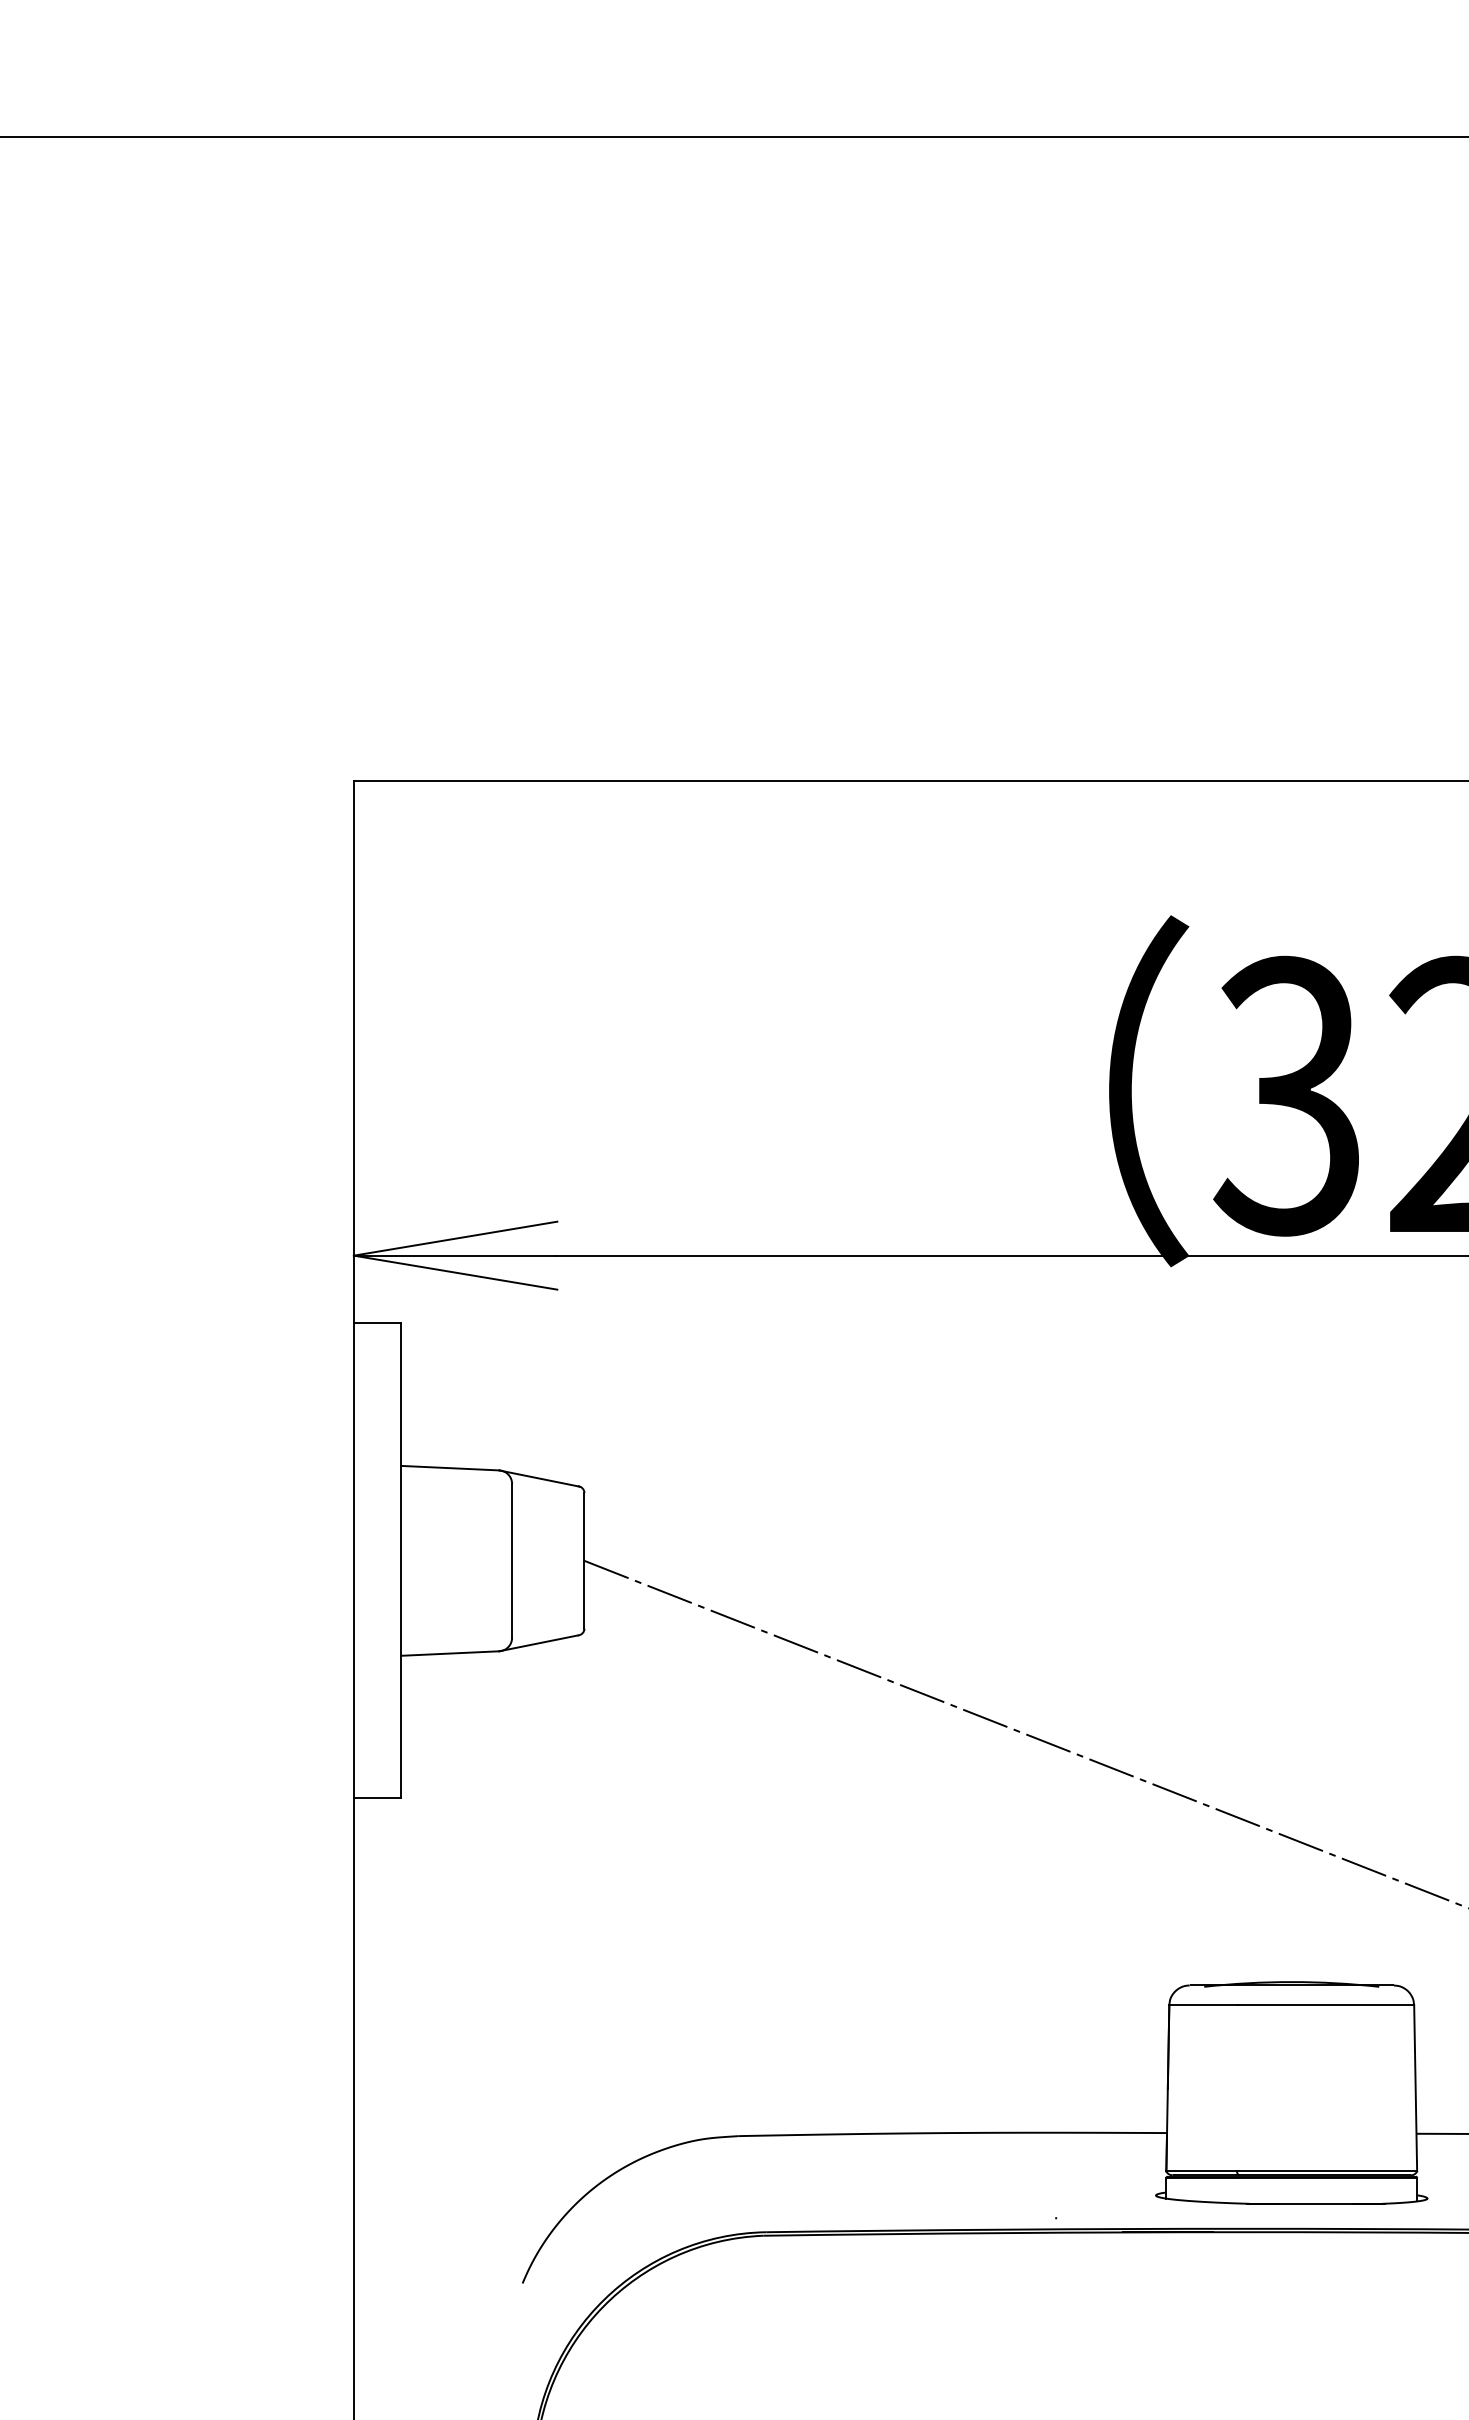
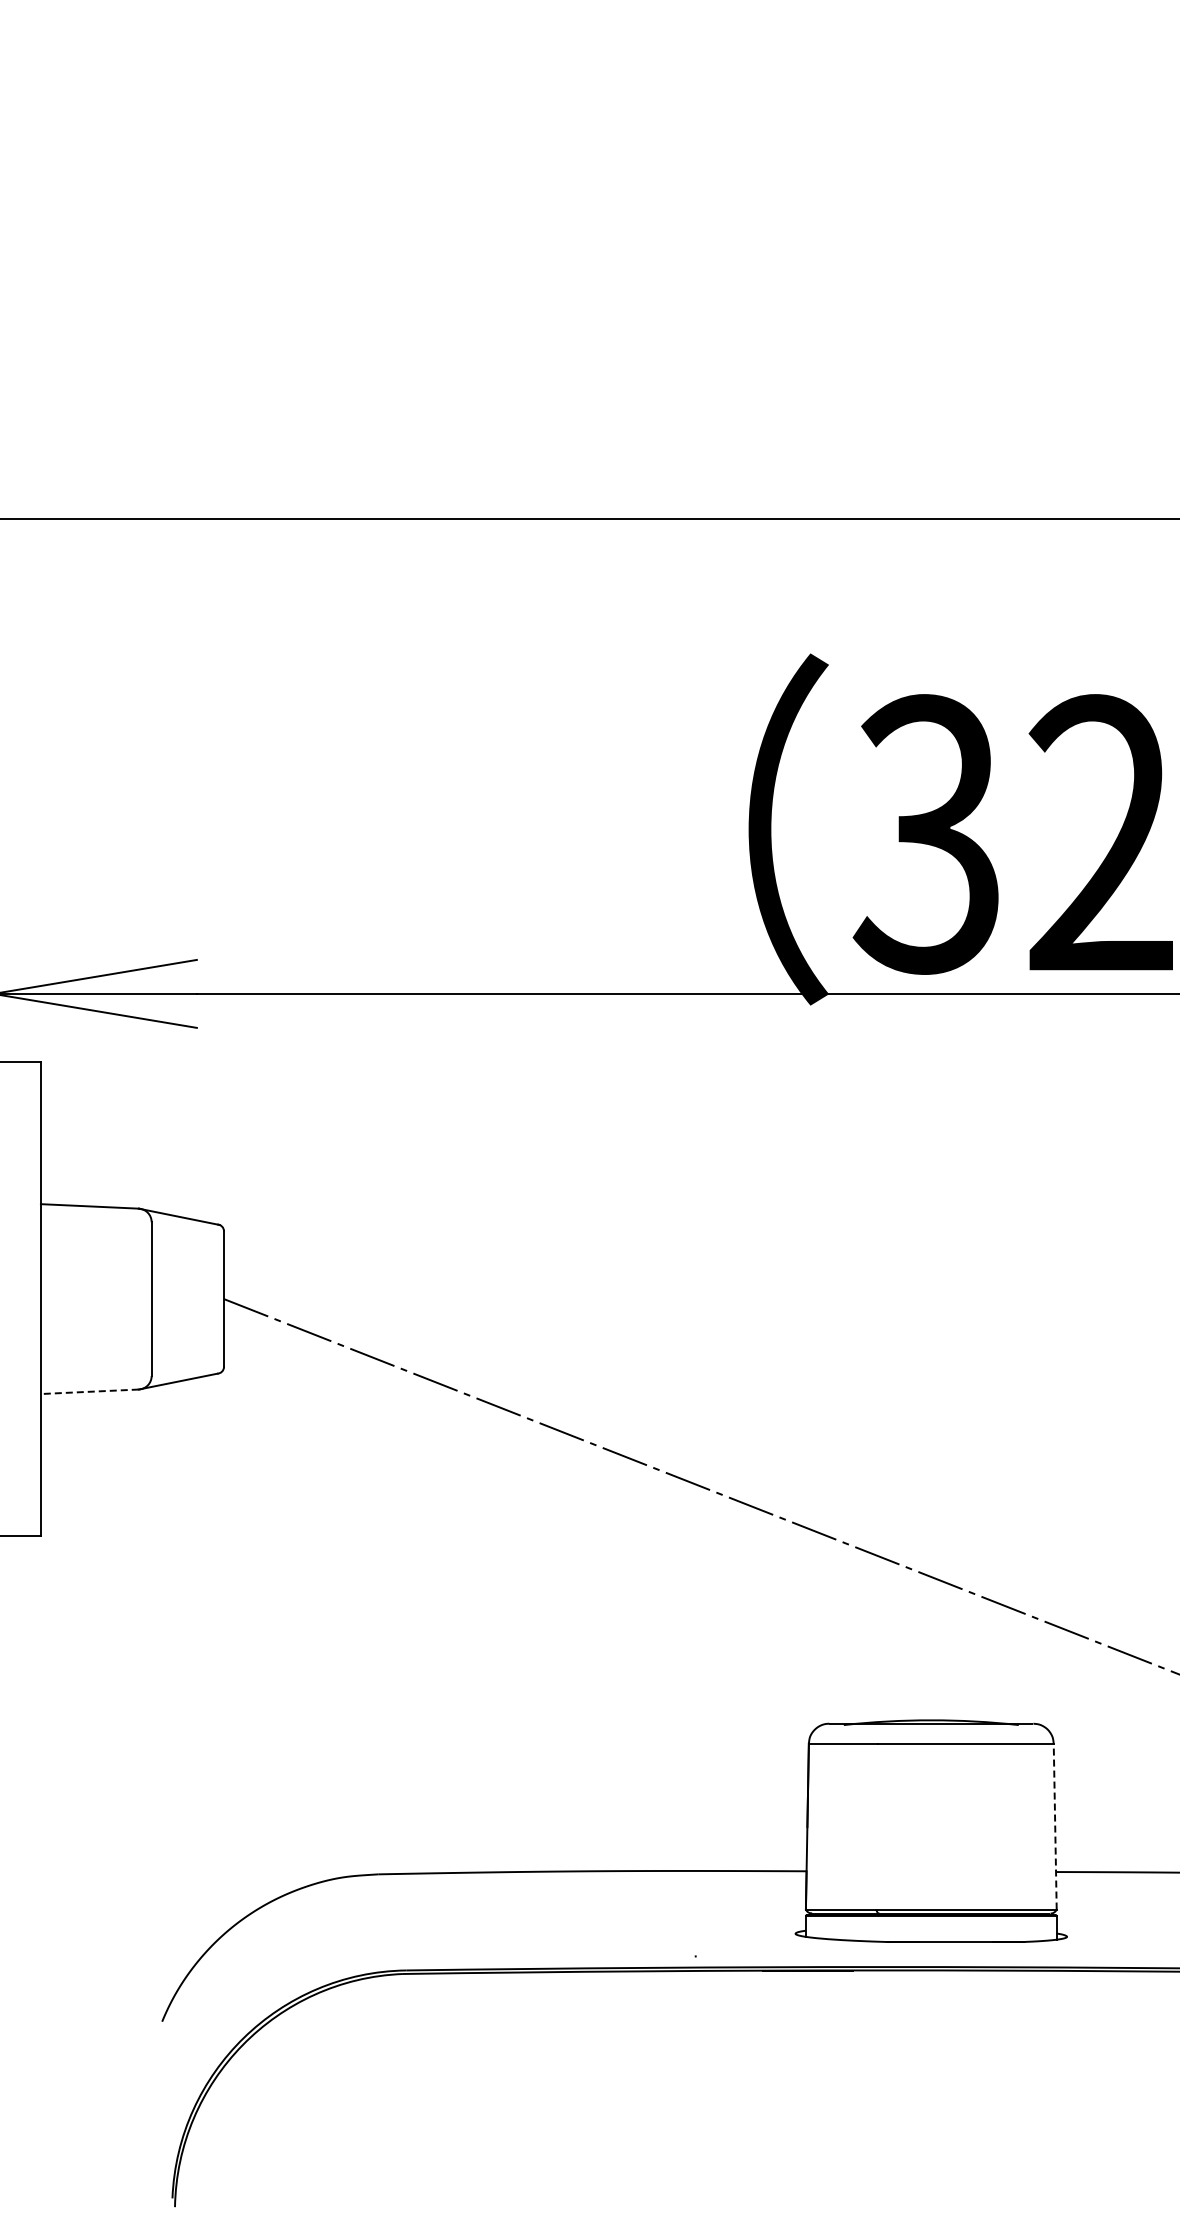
line: (450, 1653) -> (90, 1391), solid -> dashed
line: (1415, 2088) -> (1055, 1826), solid -> dashed

